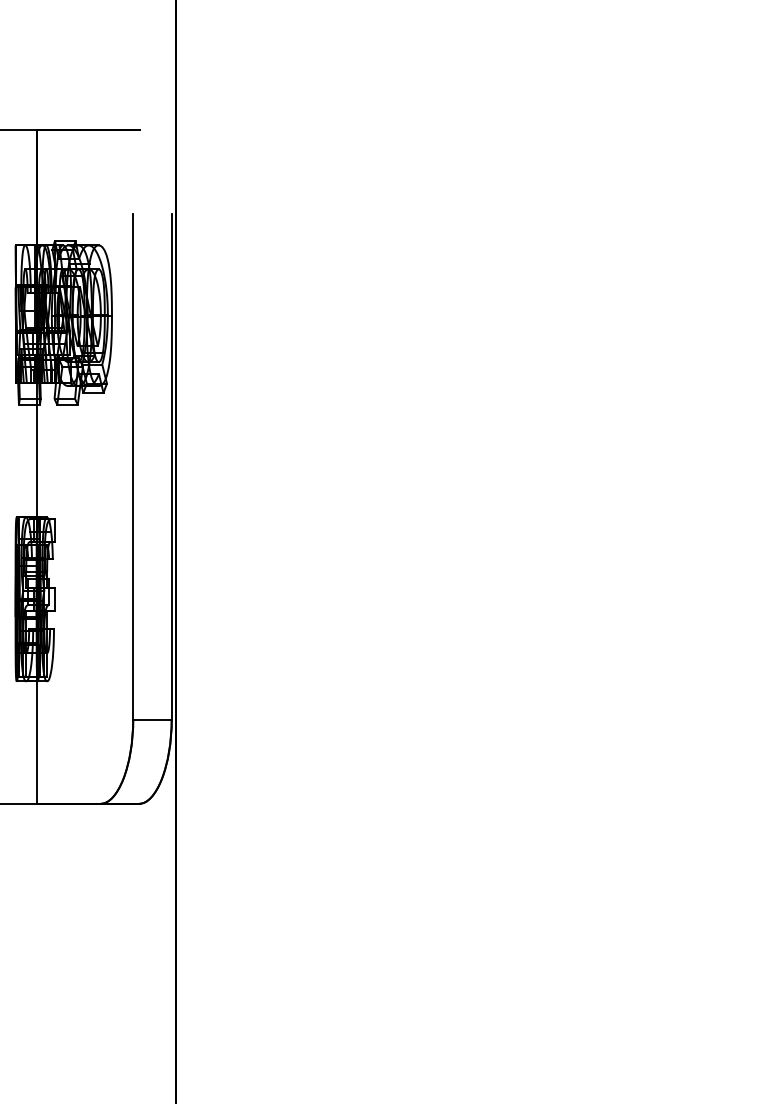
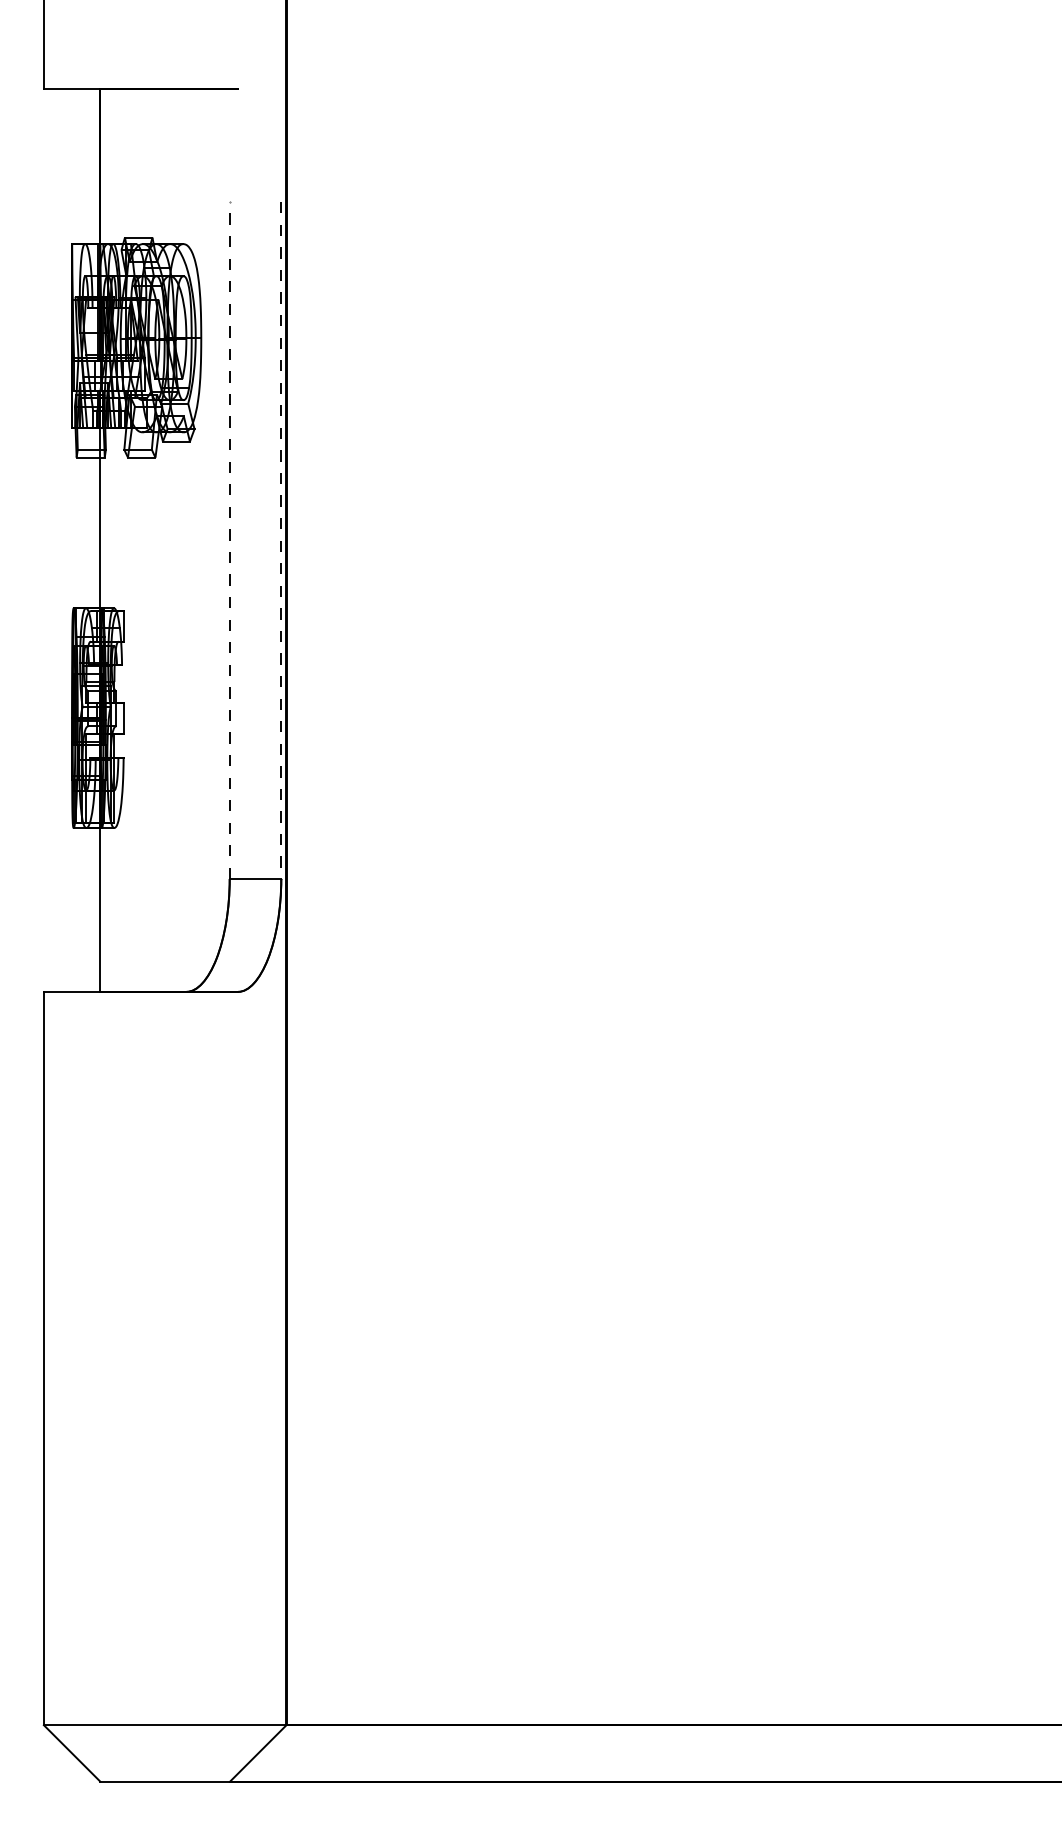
line: (133, 466) -> (229, 540), solid -> dashed
line: (171, 467) -> (281, 541), solid -> dashed

